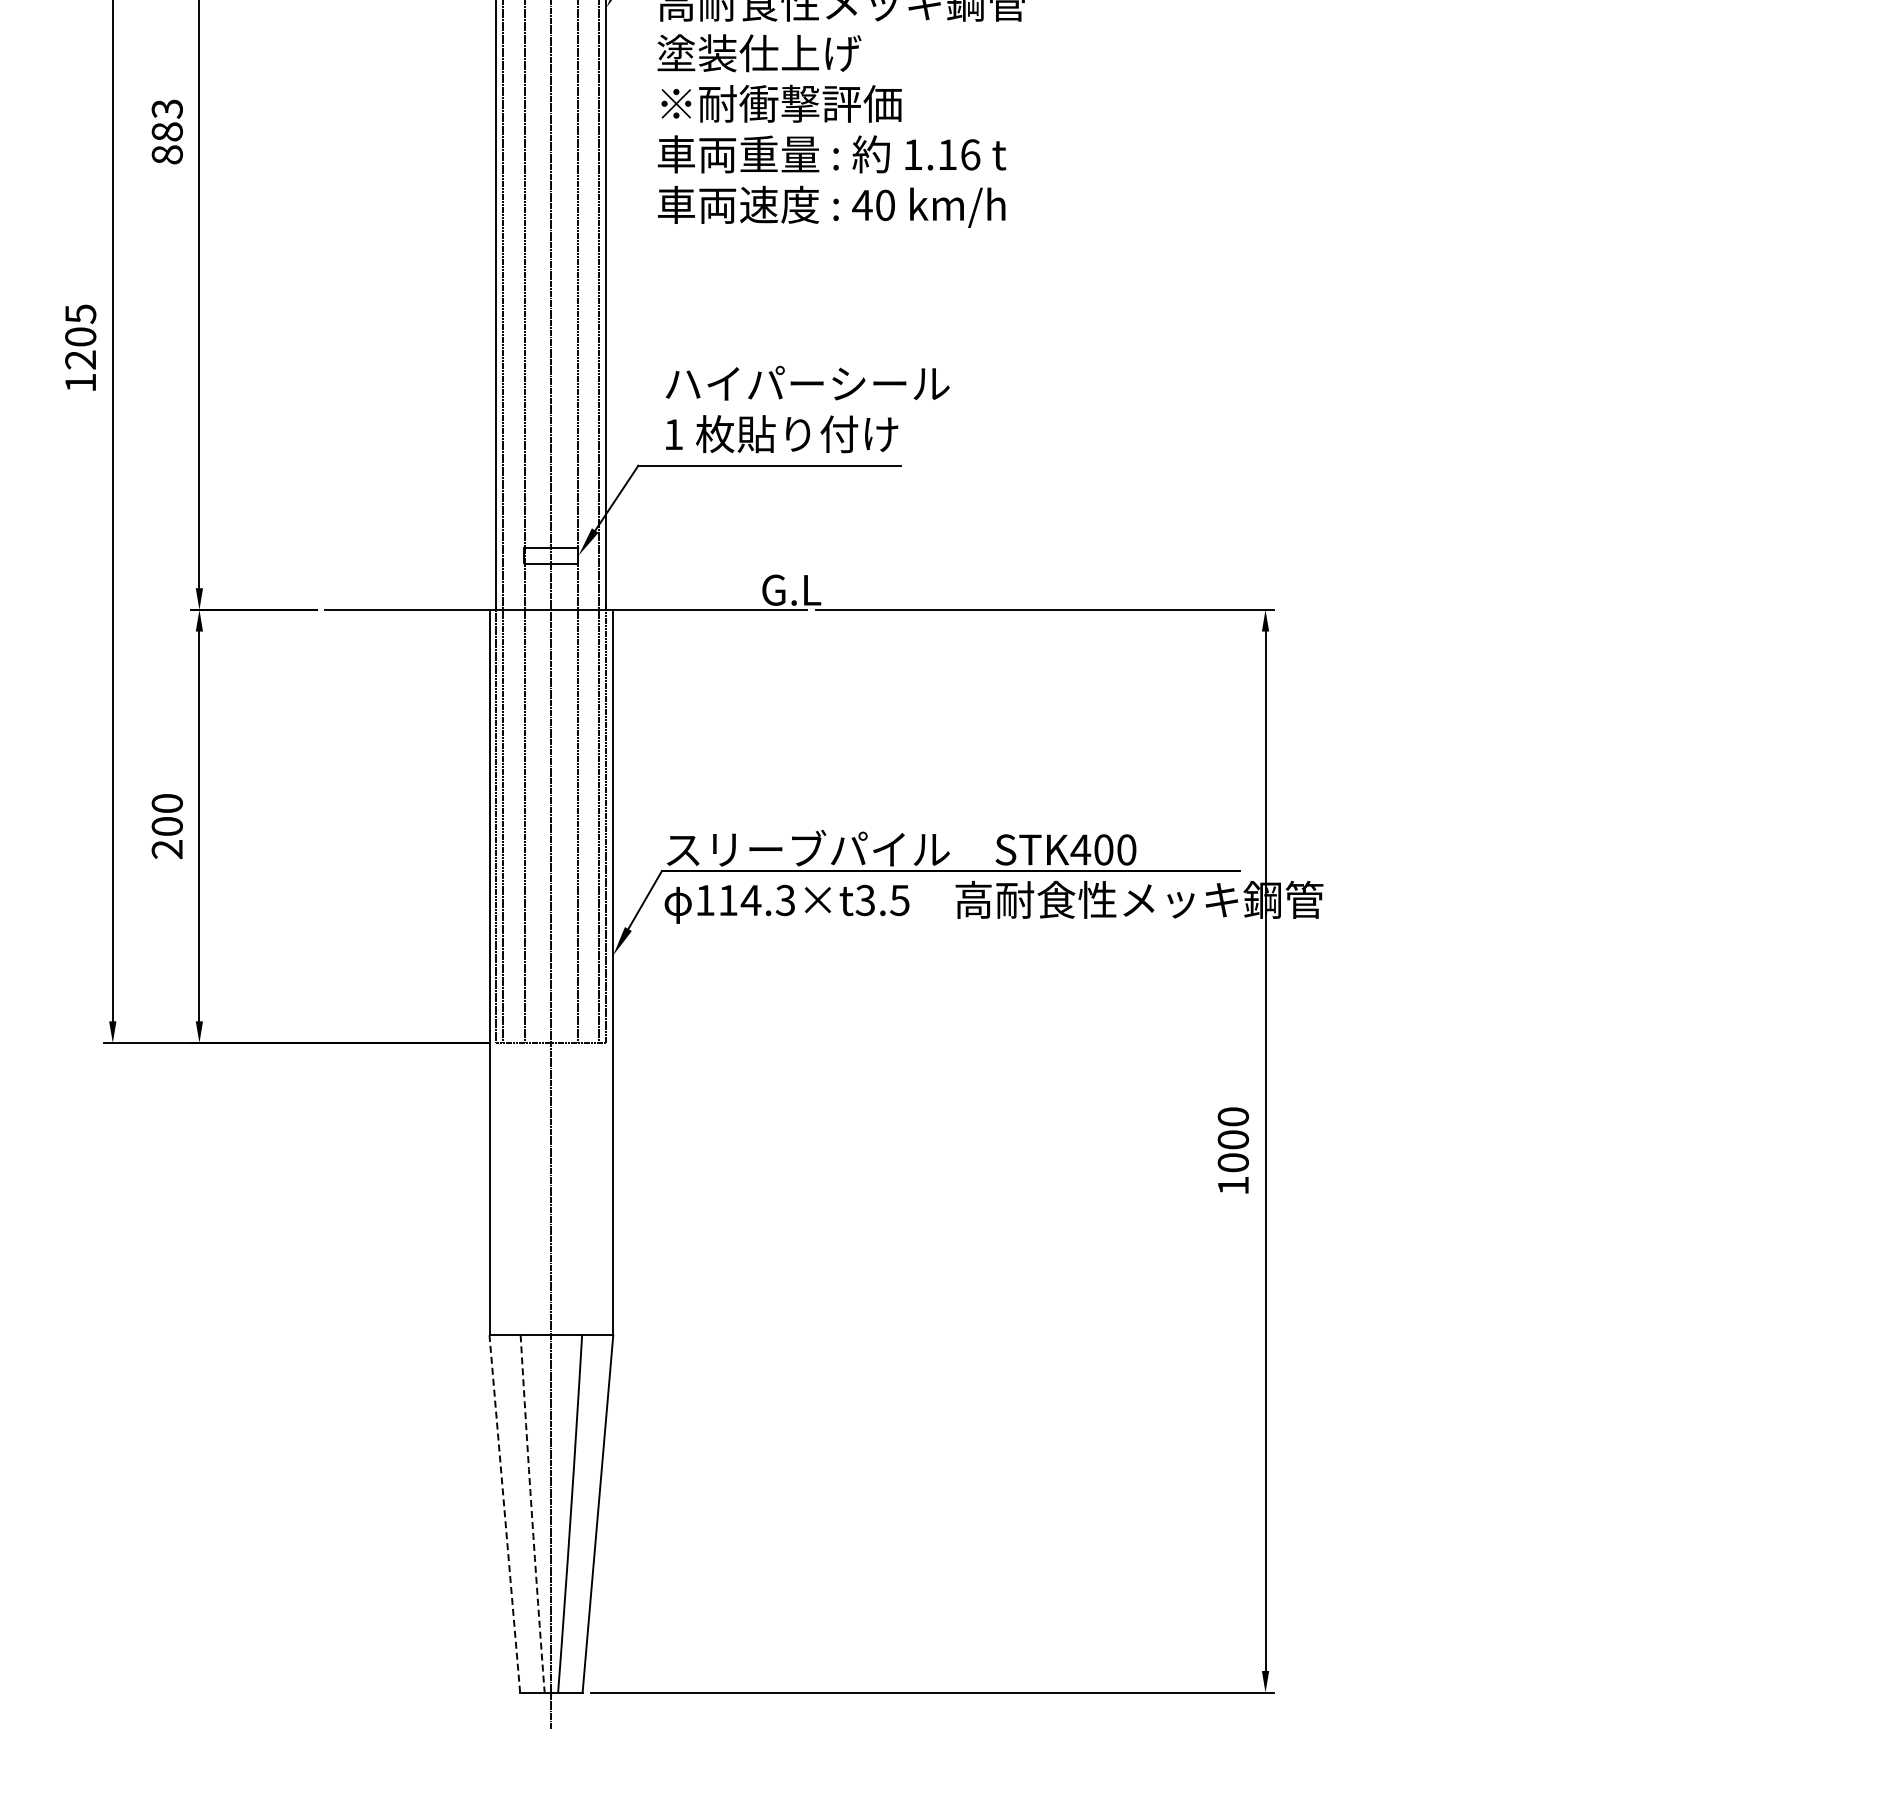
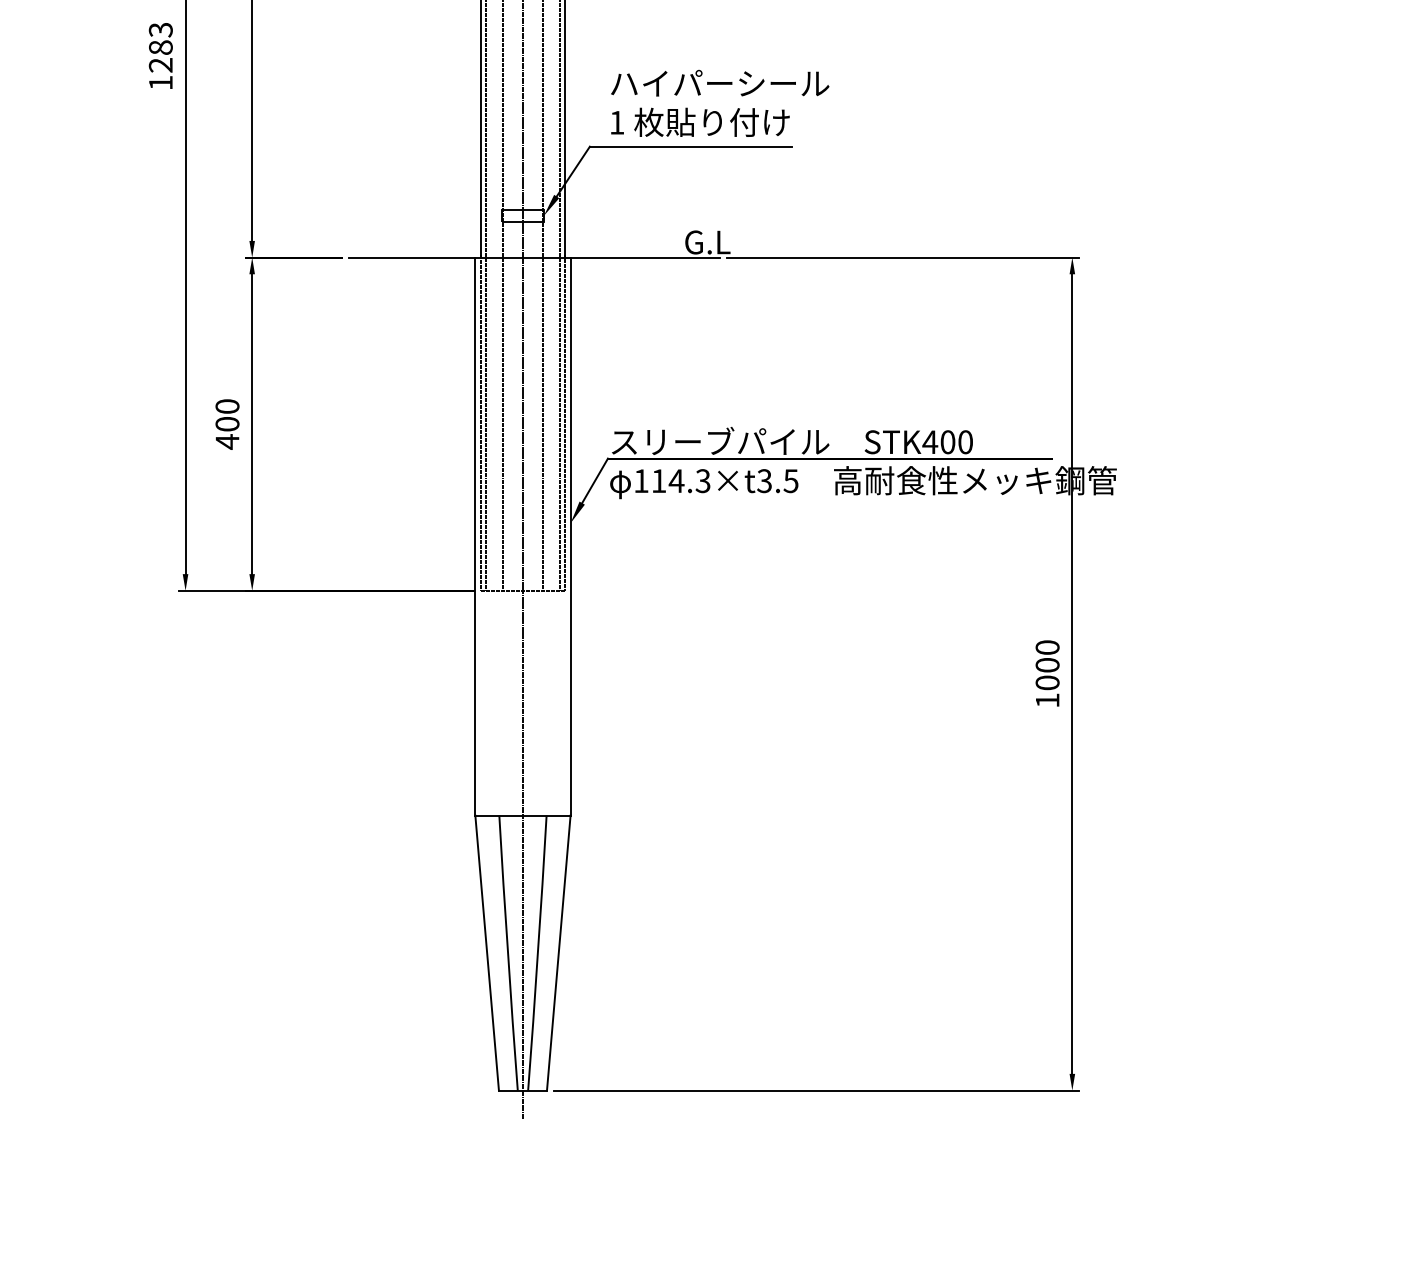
text: (80, 325) -> (160, 38), 1205 -> 1283
text: (166, 849) -> (226, 441), 200 -> 400
line: (504, 1513) -> (486, 952), dashed -> solid
arc: (531, 1514) -> (507, 953), dashed -> solid

